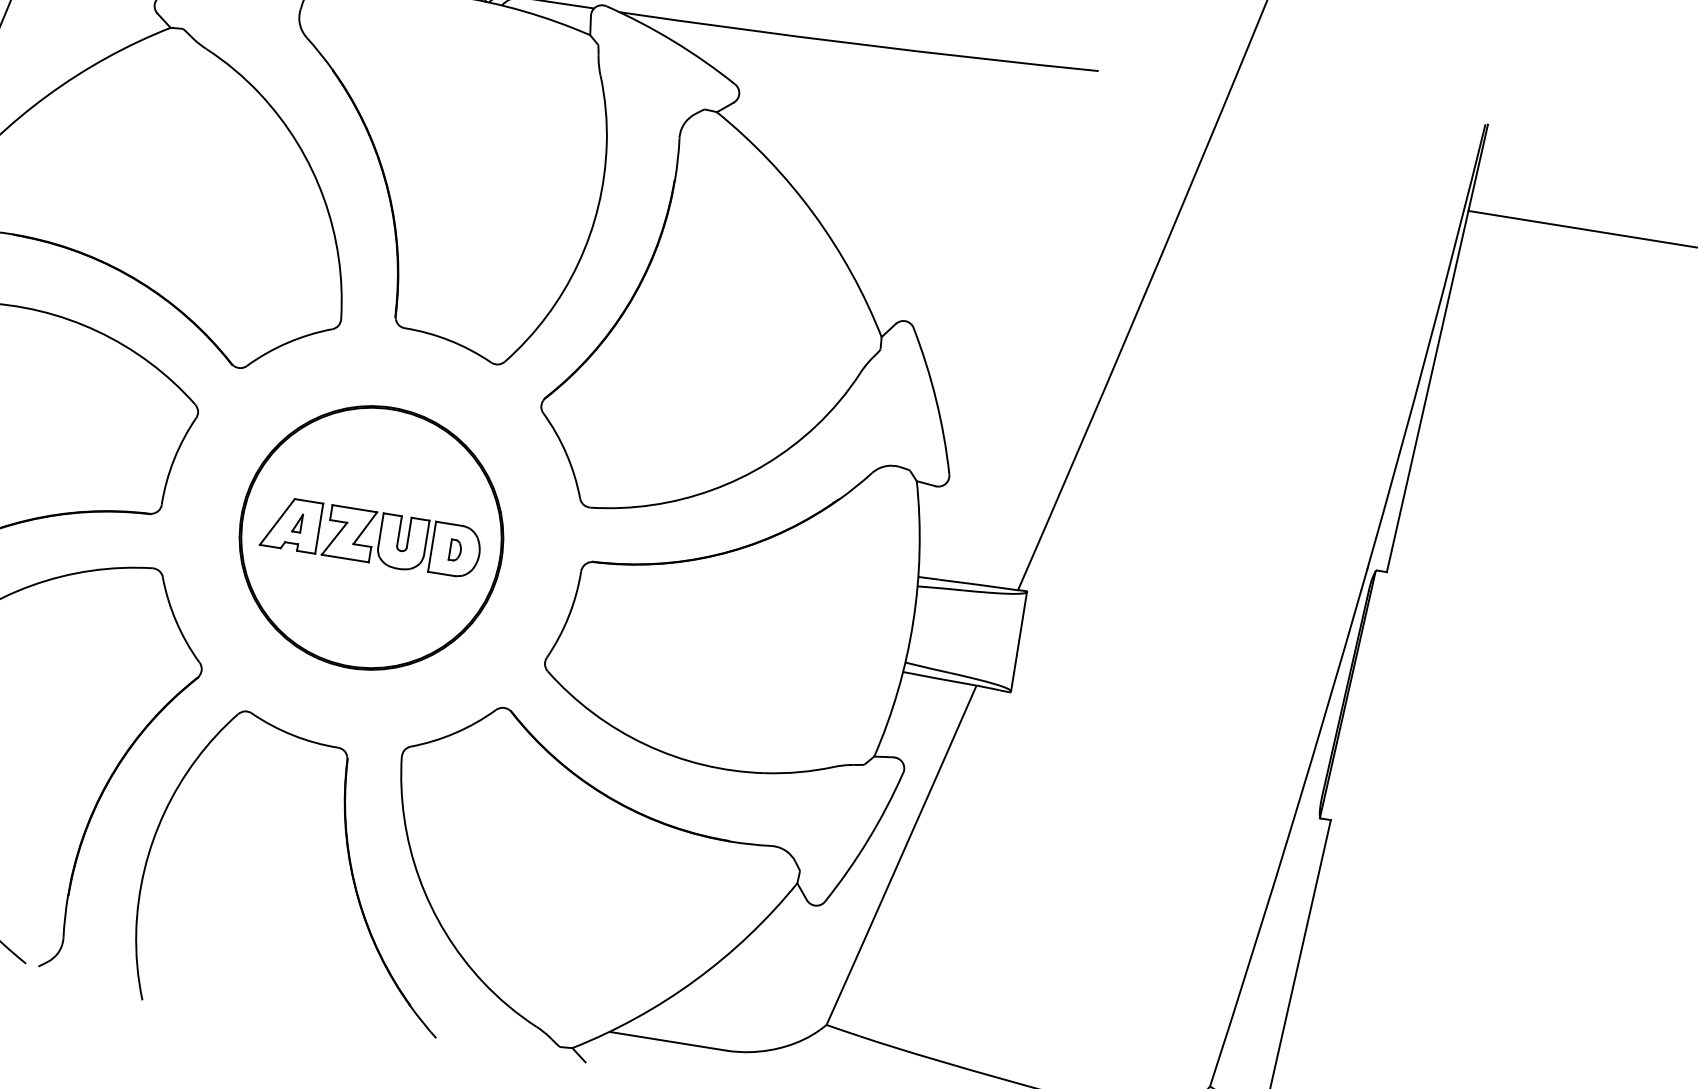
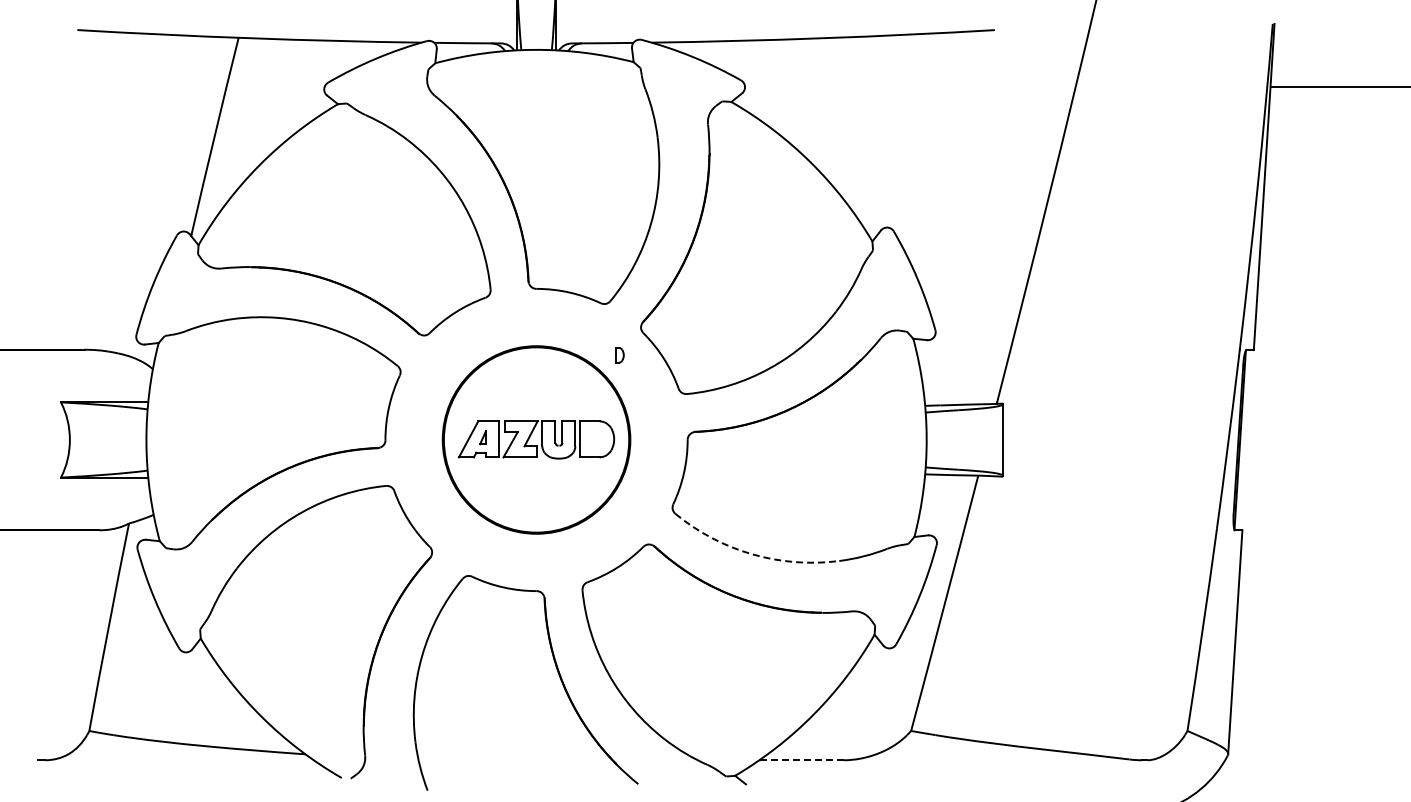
part: (454, 550) -> (619, 355), moved
arc: (645, 744) -> (752, 554), solid -> dashed
line: (667, 1041) -> (801, 760), solid -> dashed

